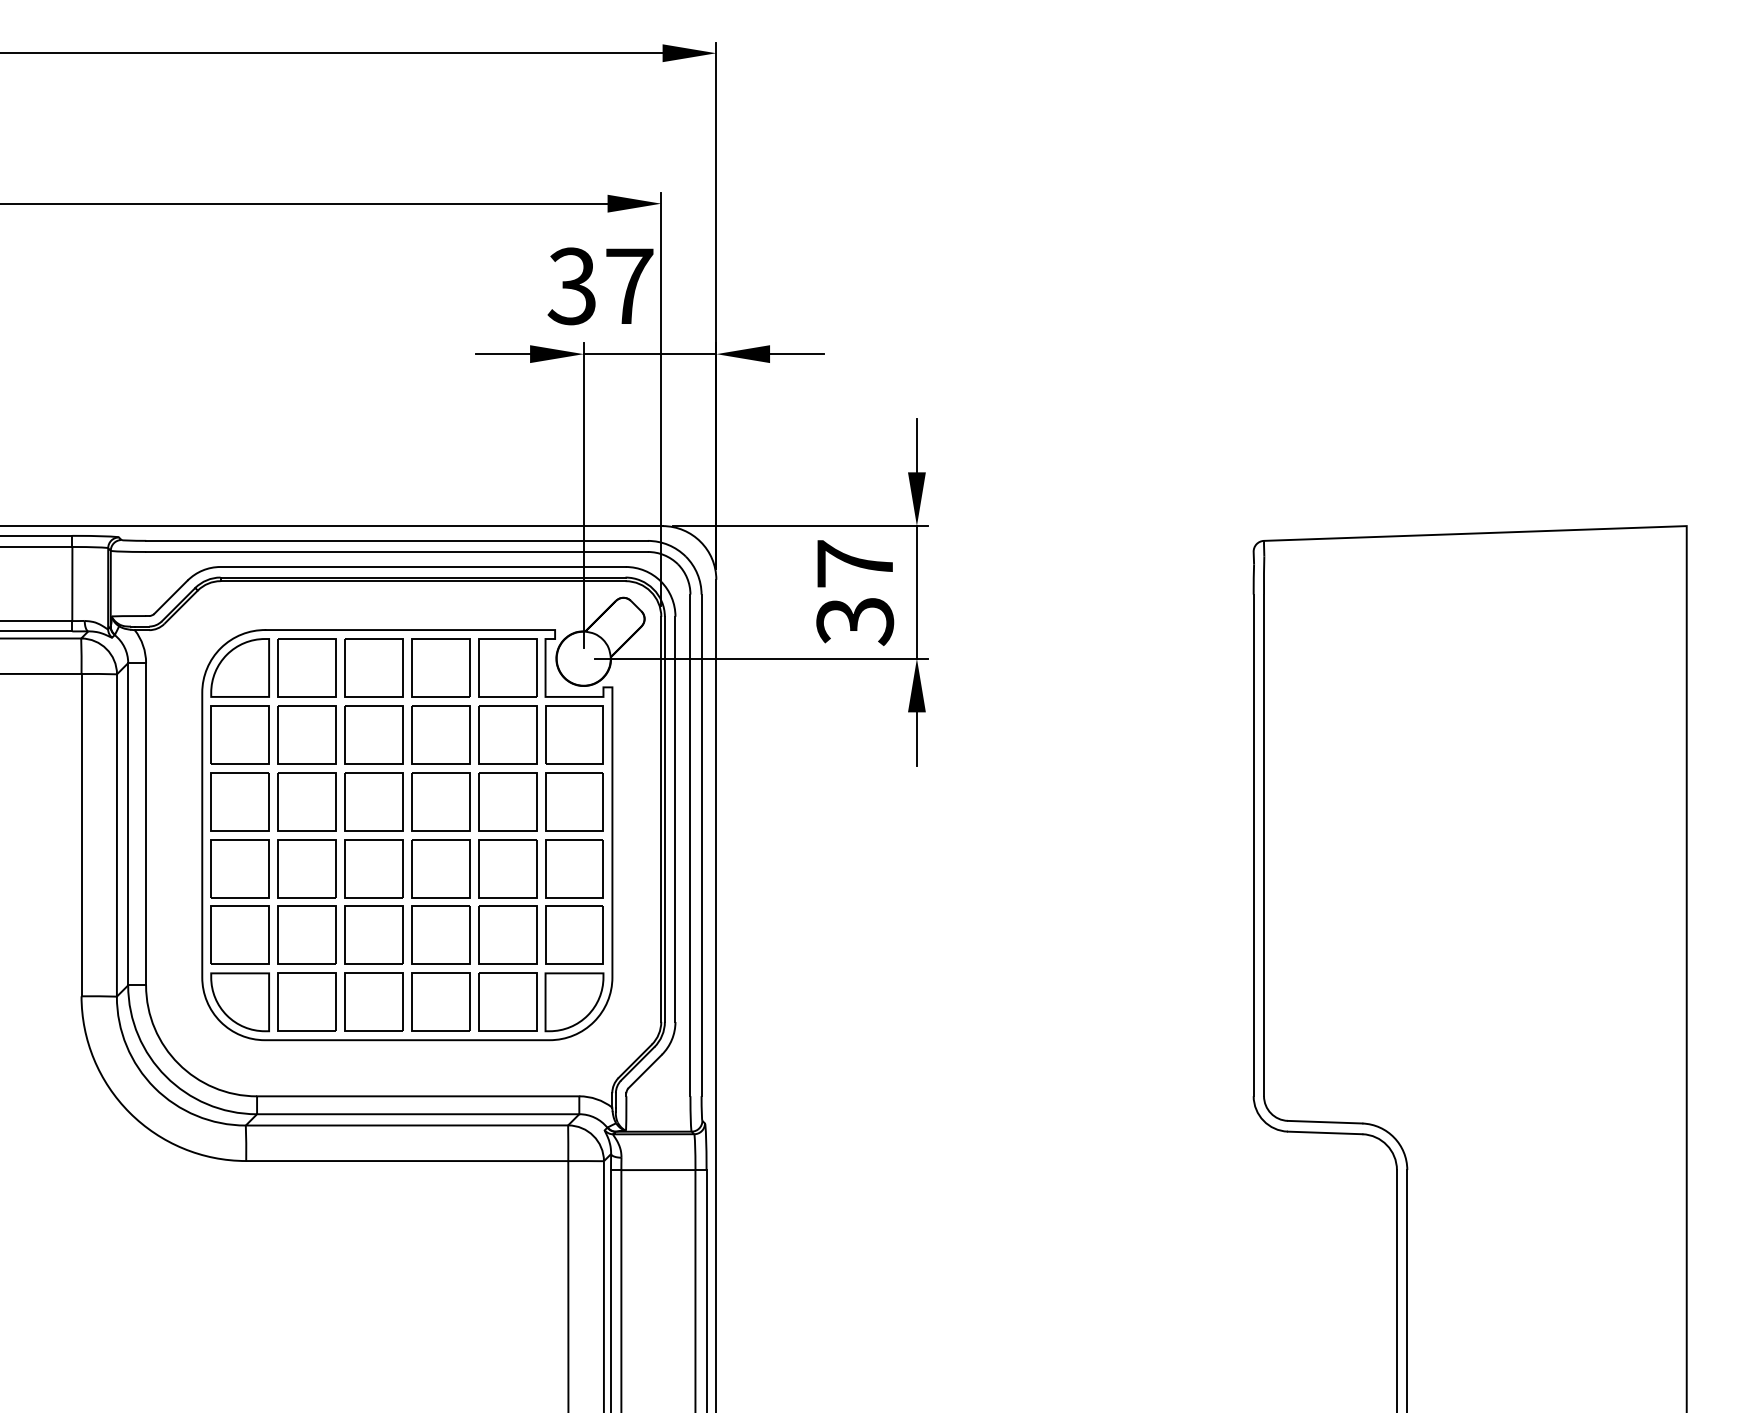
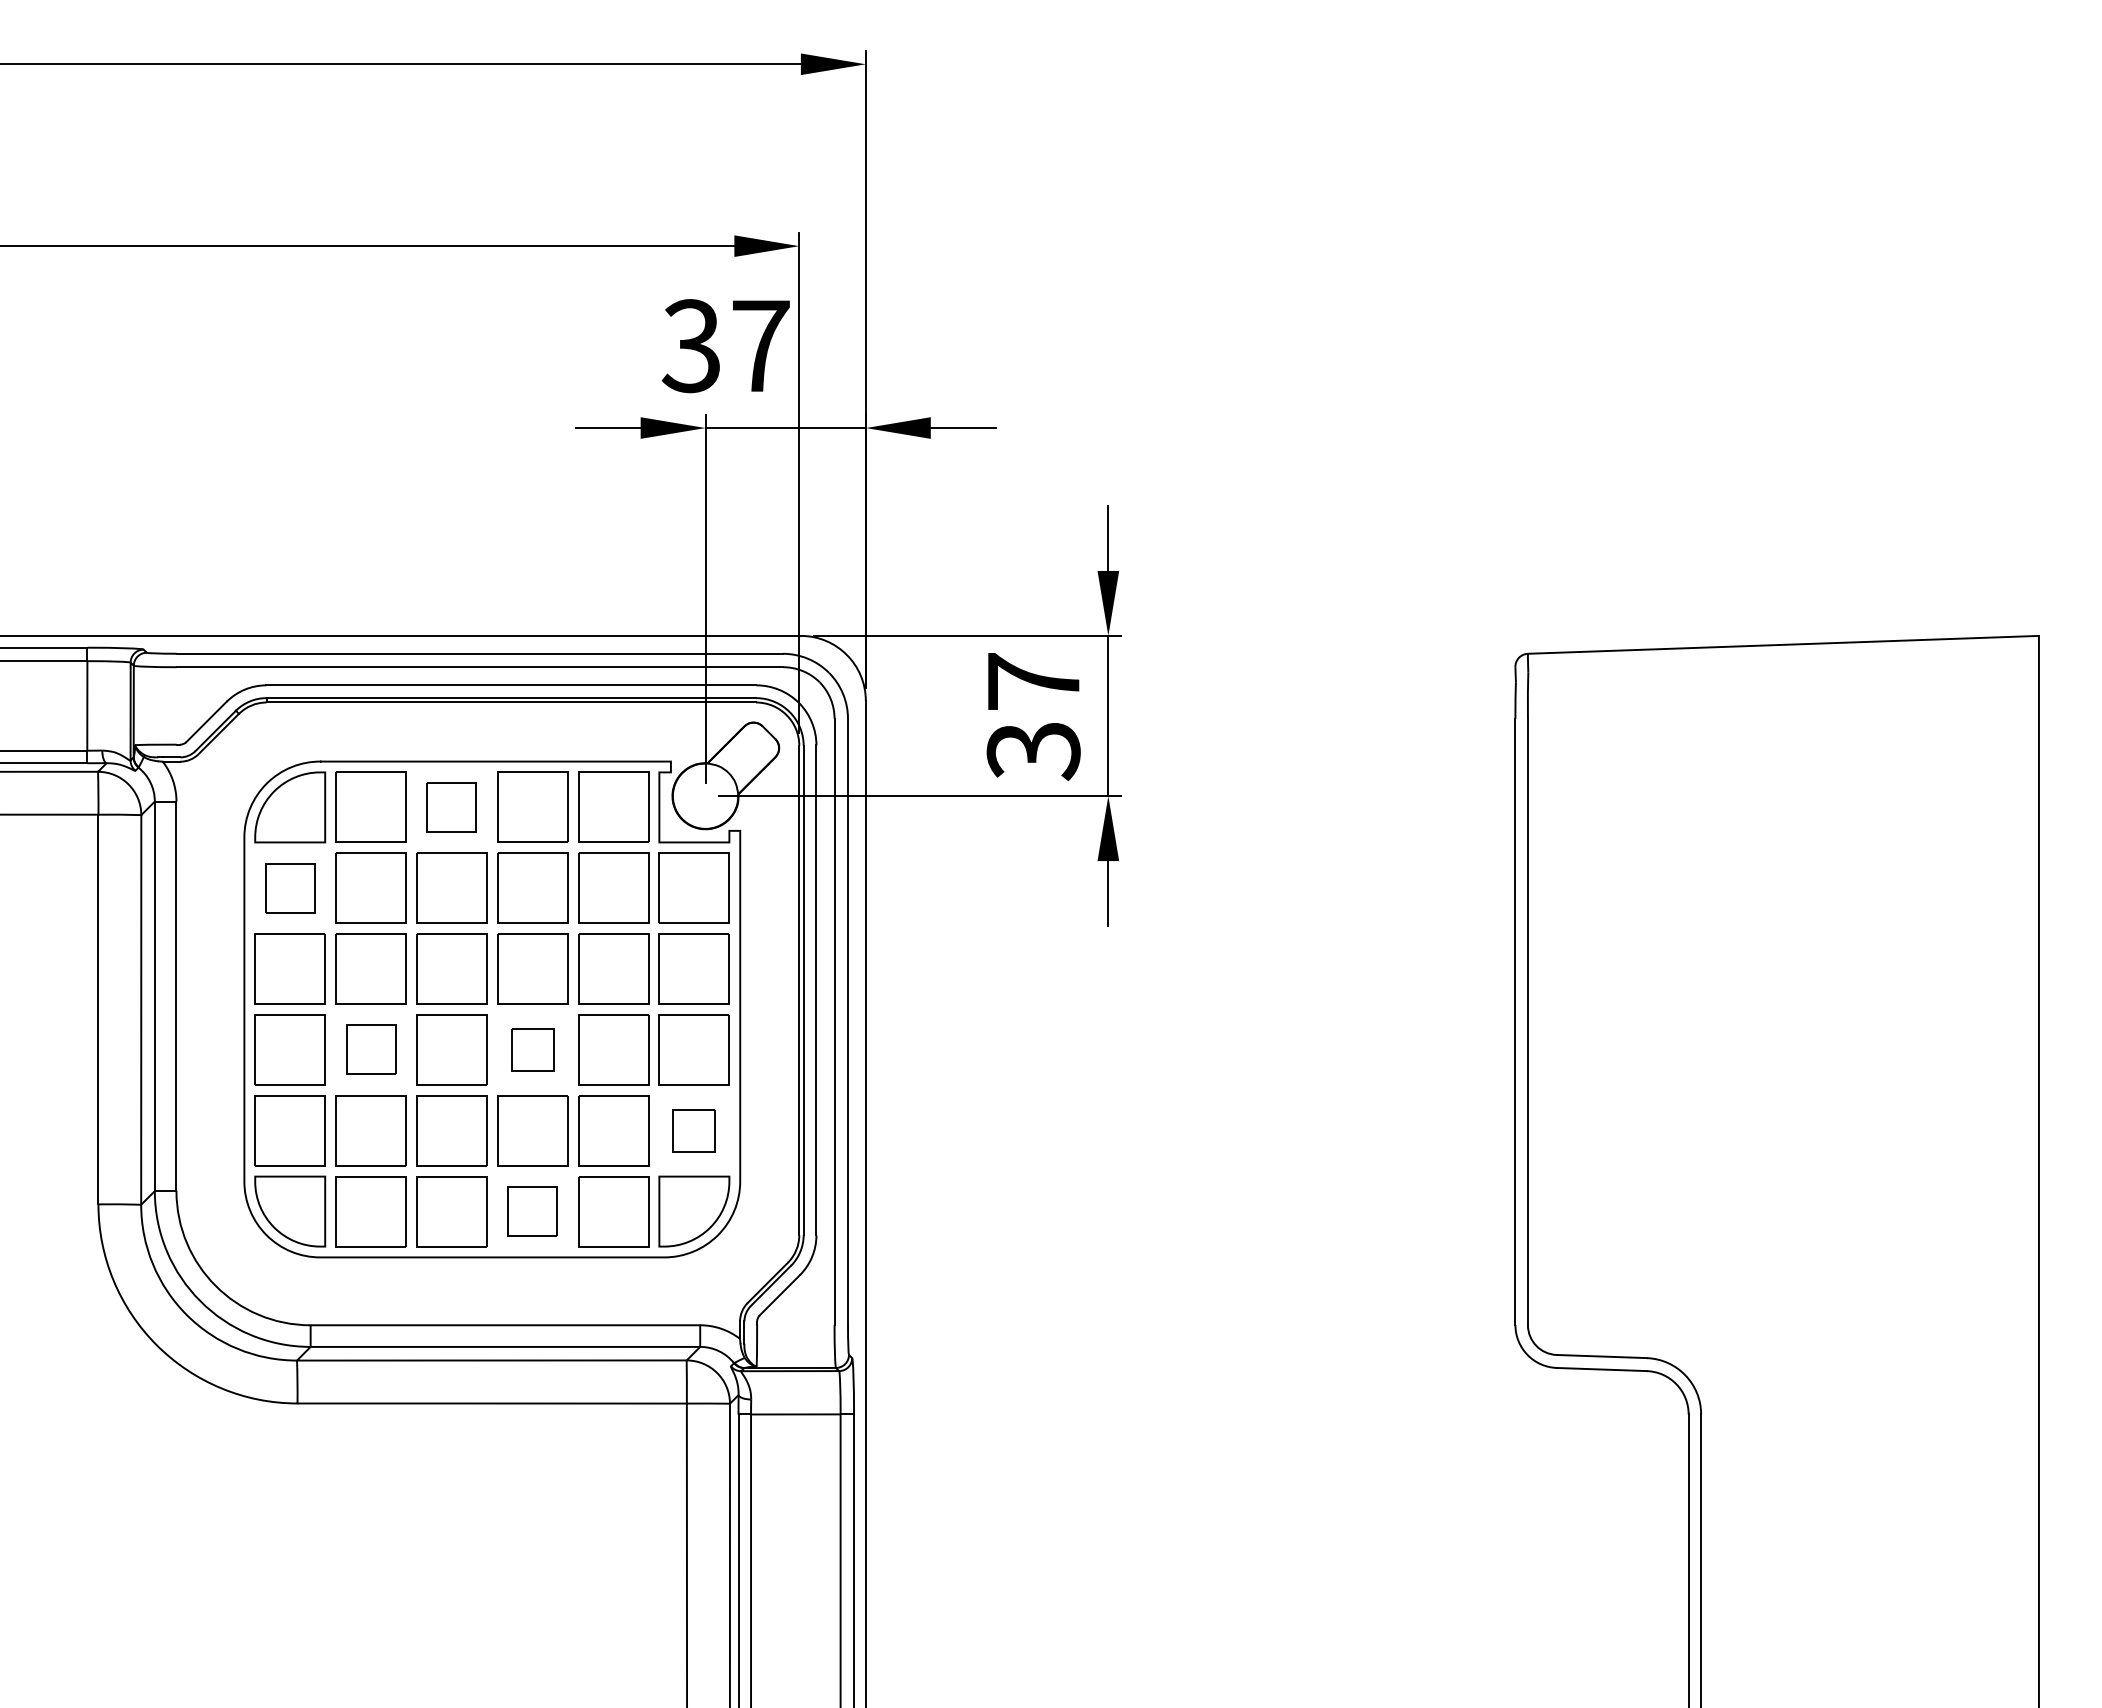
part: (373, 667) -> (451, 806), size x0.7
part: (239, 734) -> (289, 887), size x0.7
part: (306, 868) -> (370, 1049), size x0.7
part: (440, 868) -> (532, 1049), size x0.6
part: (573, 935) -> (693, 1130), size x0.6
part: (440, 1002) -> (532, 1211), size x0.7

